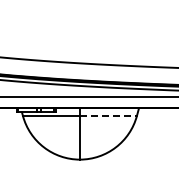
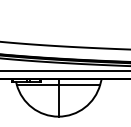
line: (108, 115) -> (79, 84), dashed -> solid

